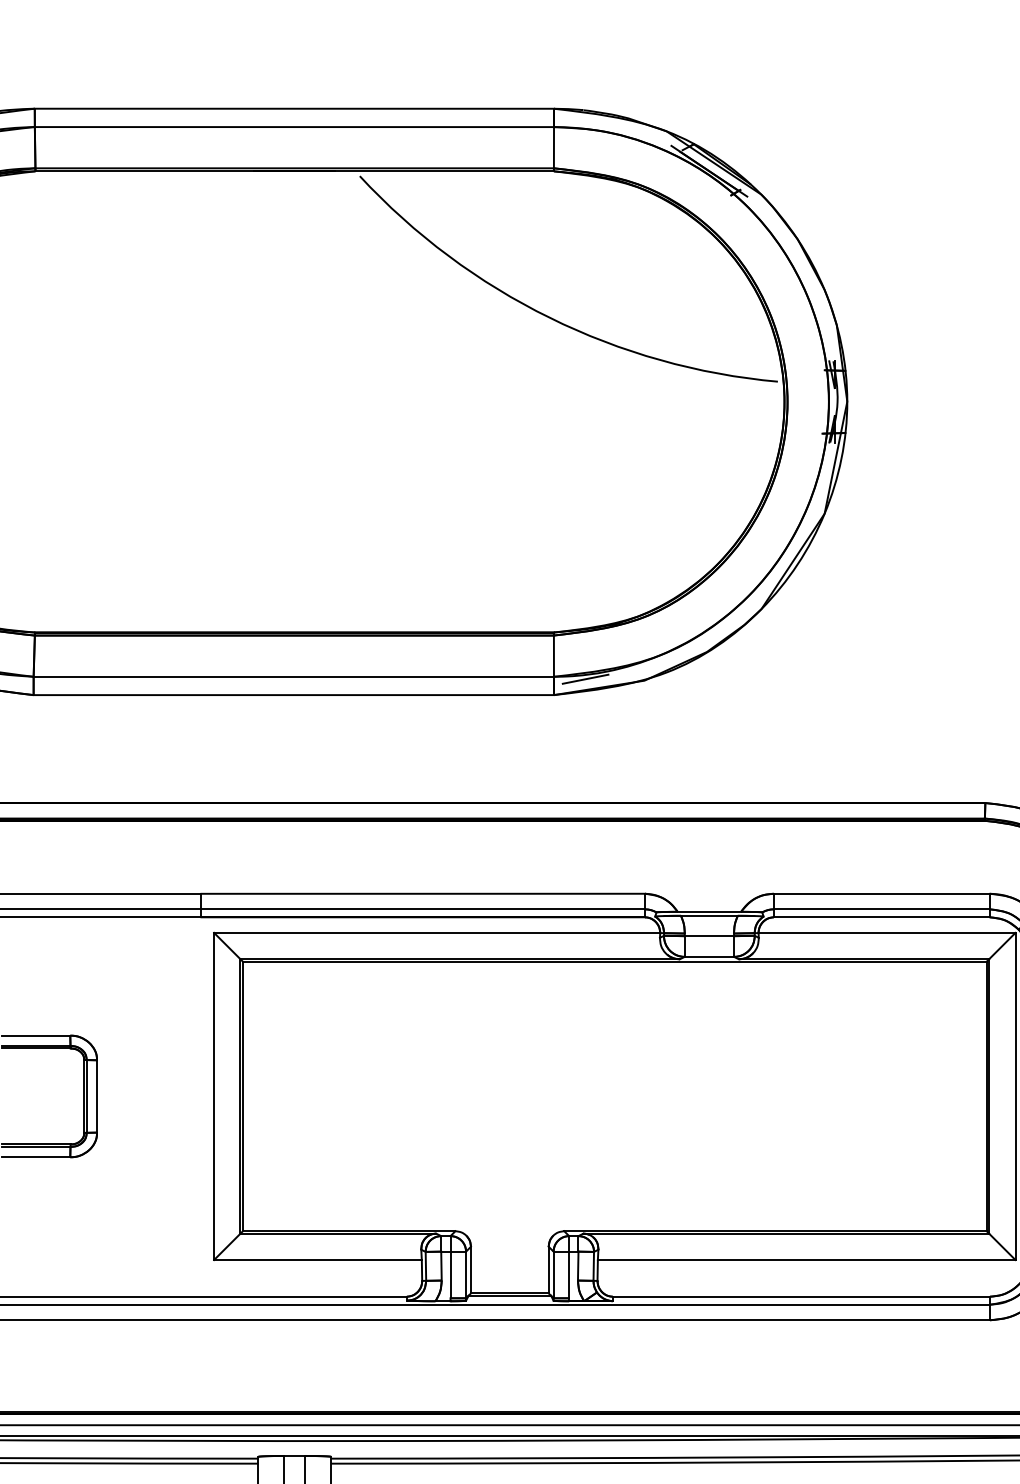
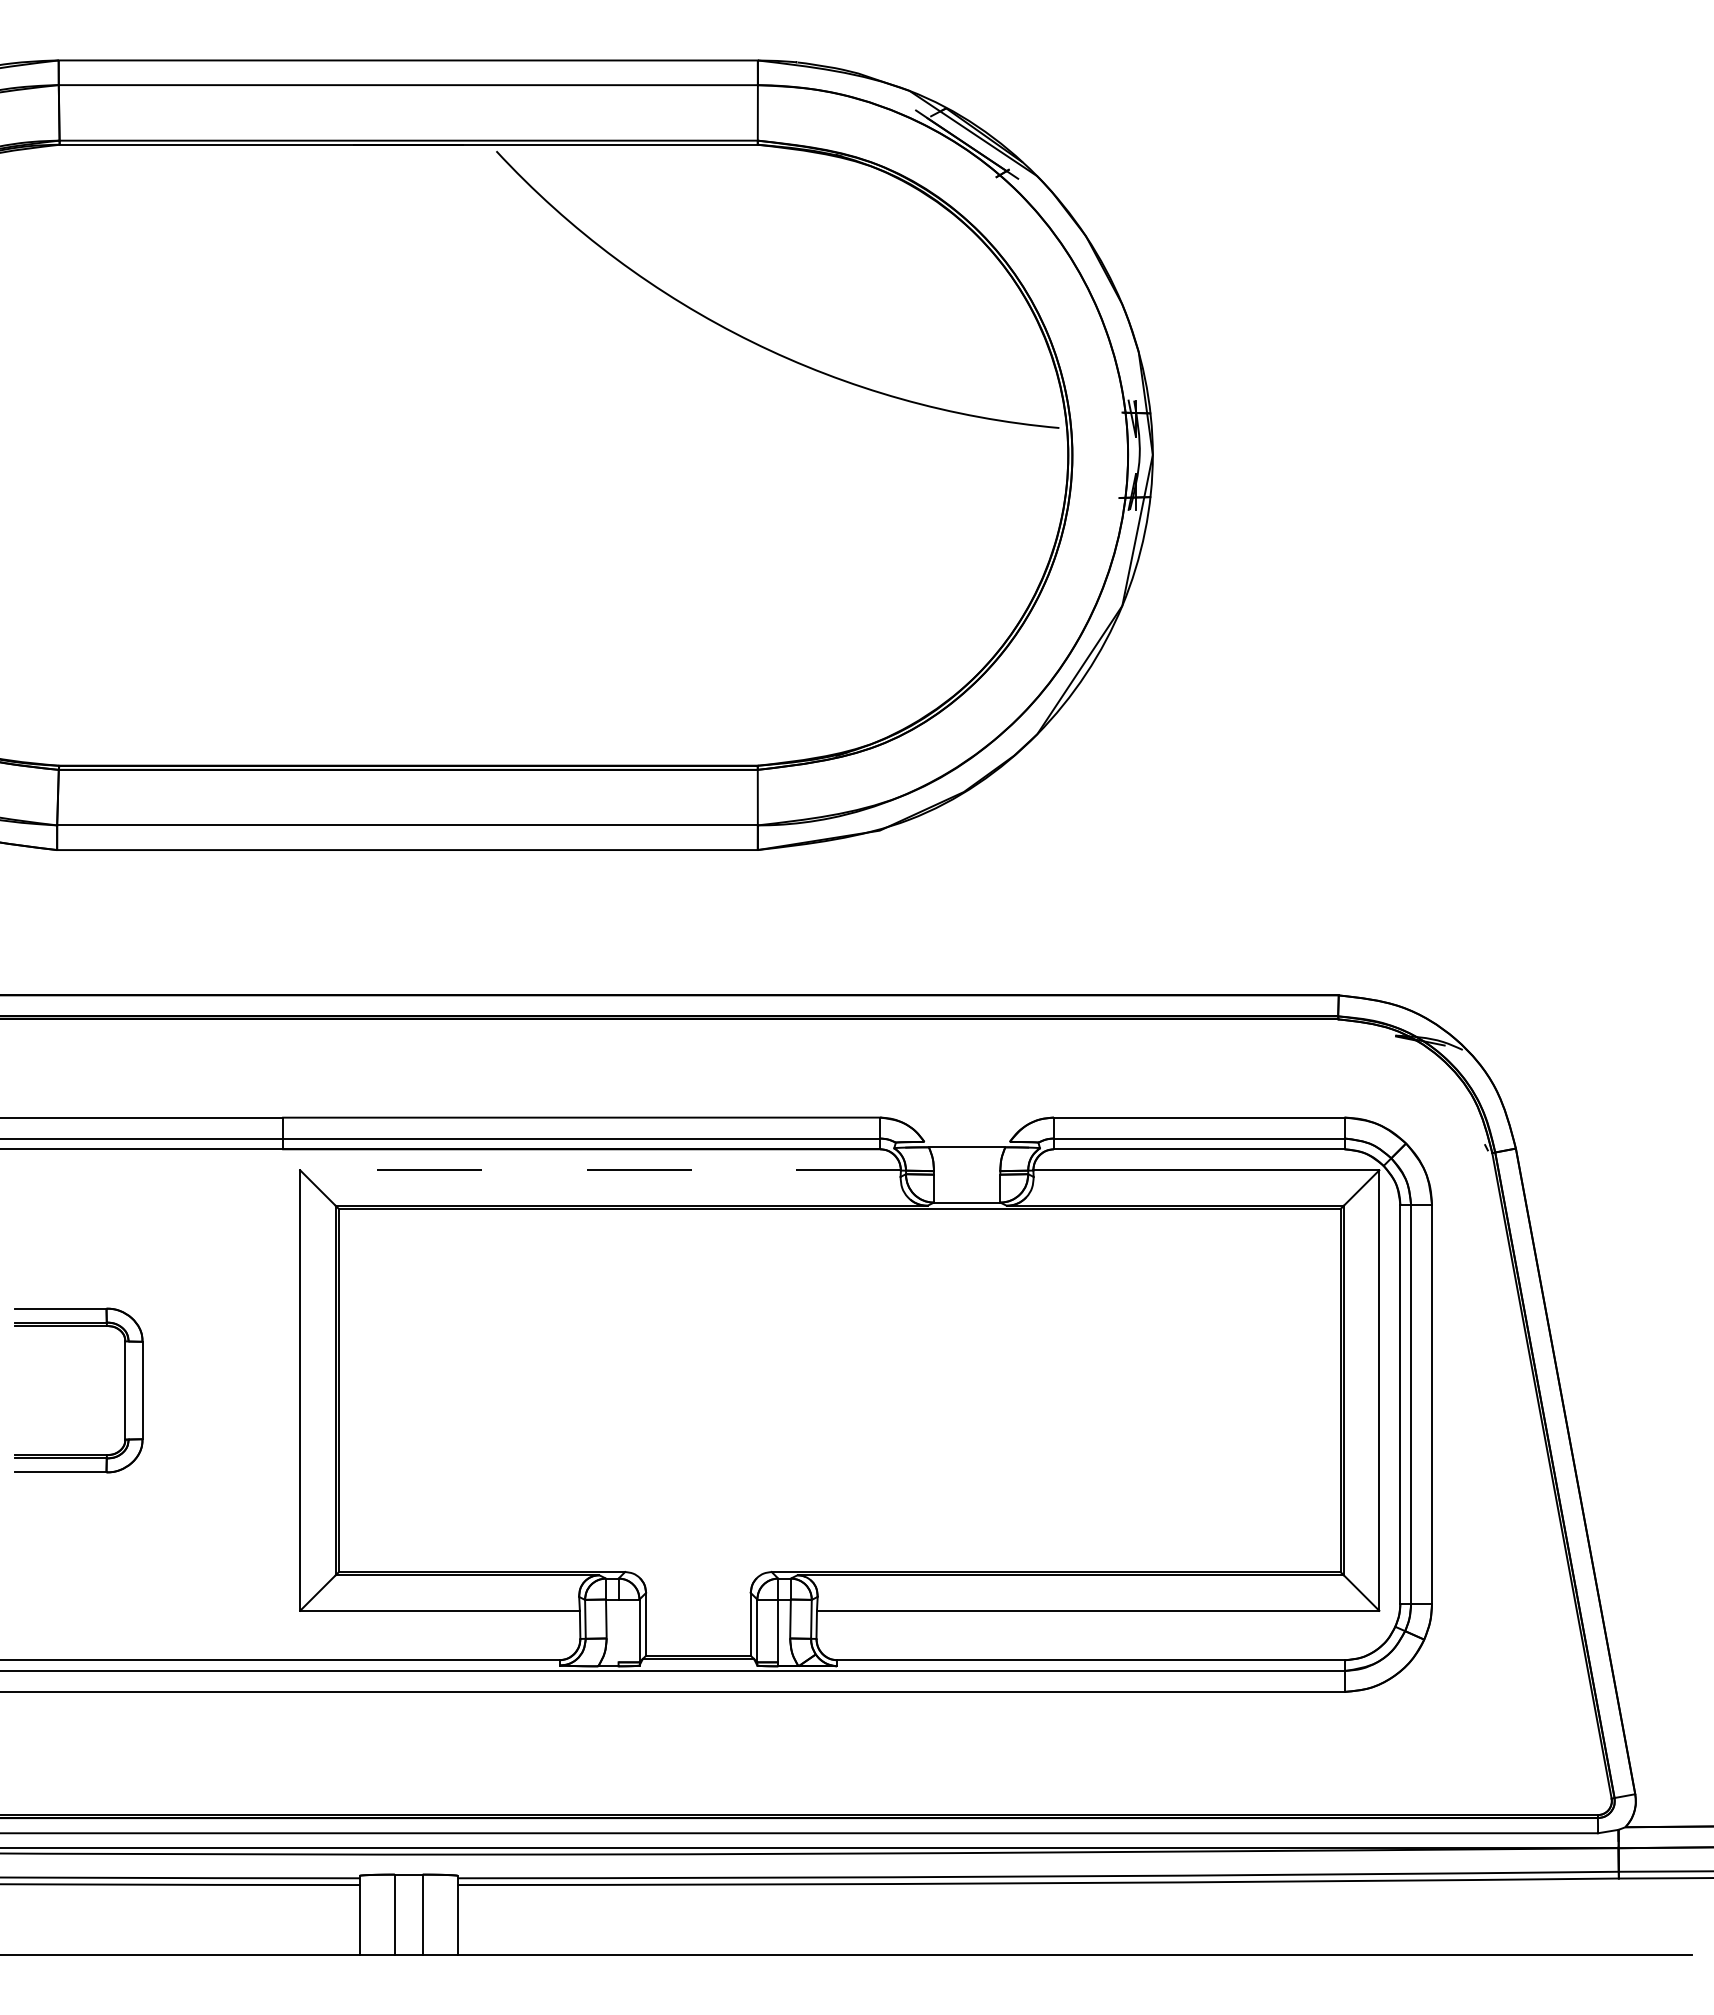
line: (585, 679) -> (800, 828), removed
line: (708, 911) -> (966, 1141), removed
line: (437, 933) -> (600, 1170), solid -> dashed
line: (708, 936) -> (966, 1174), removed
line: (86, 1096) -> (128, 1390), removed
line: (450, 1274) -> (618, 1630), removed

